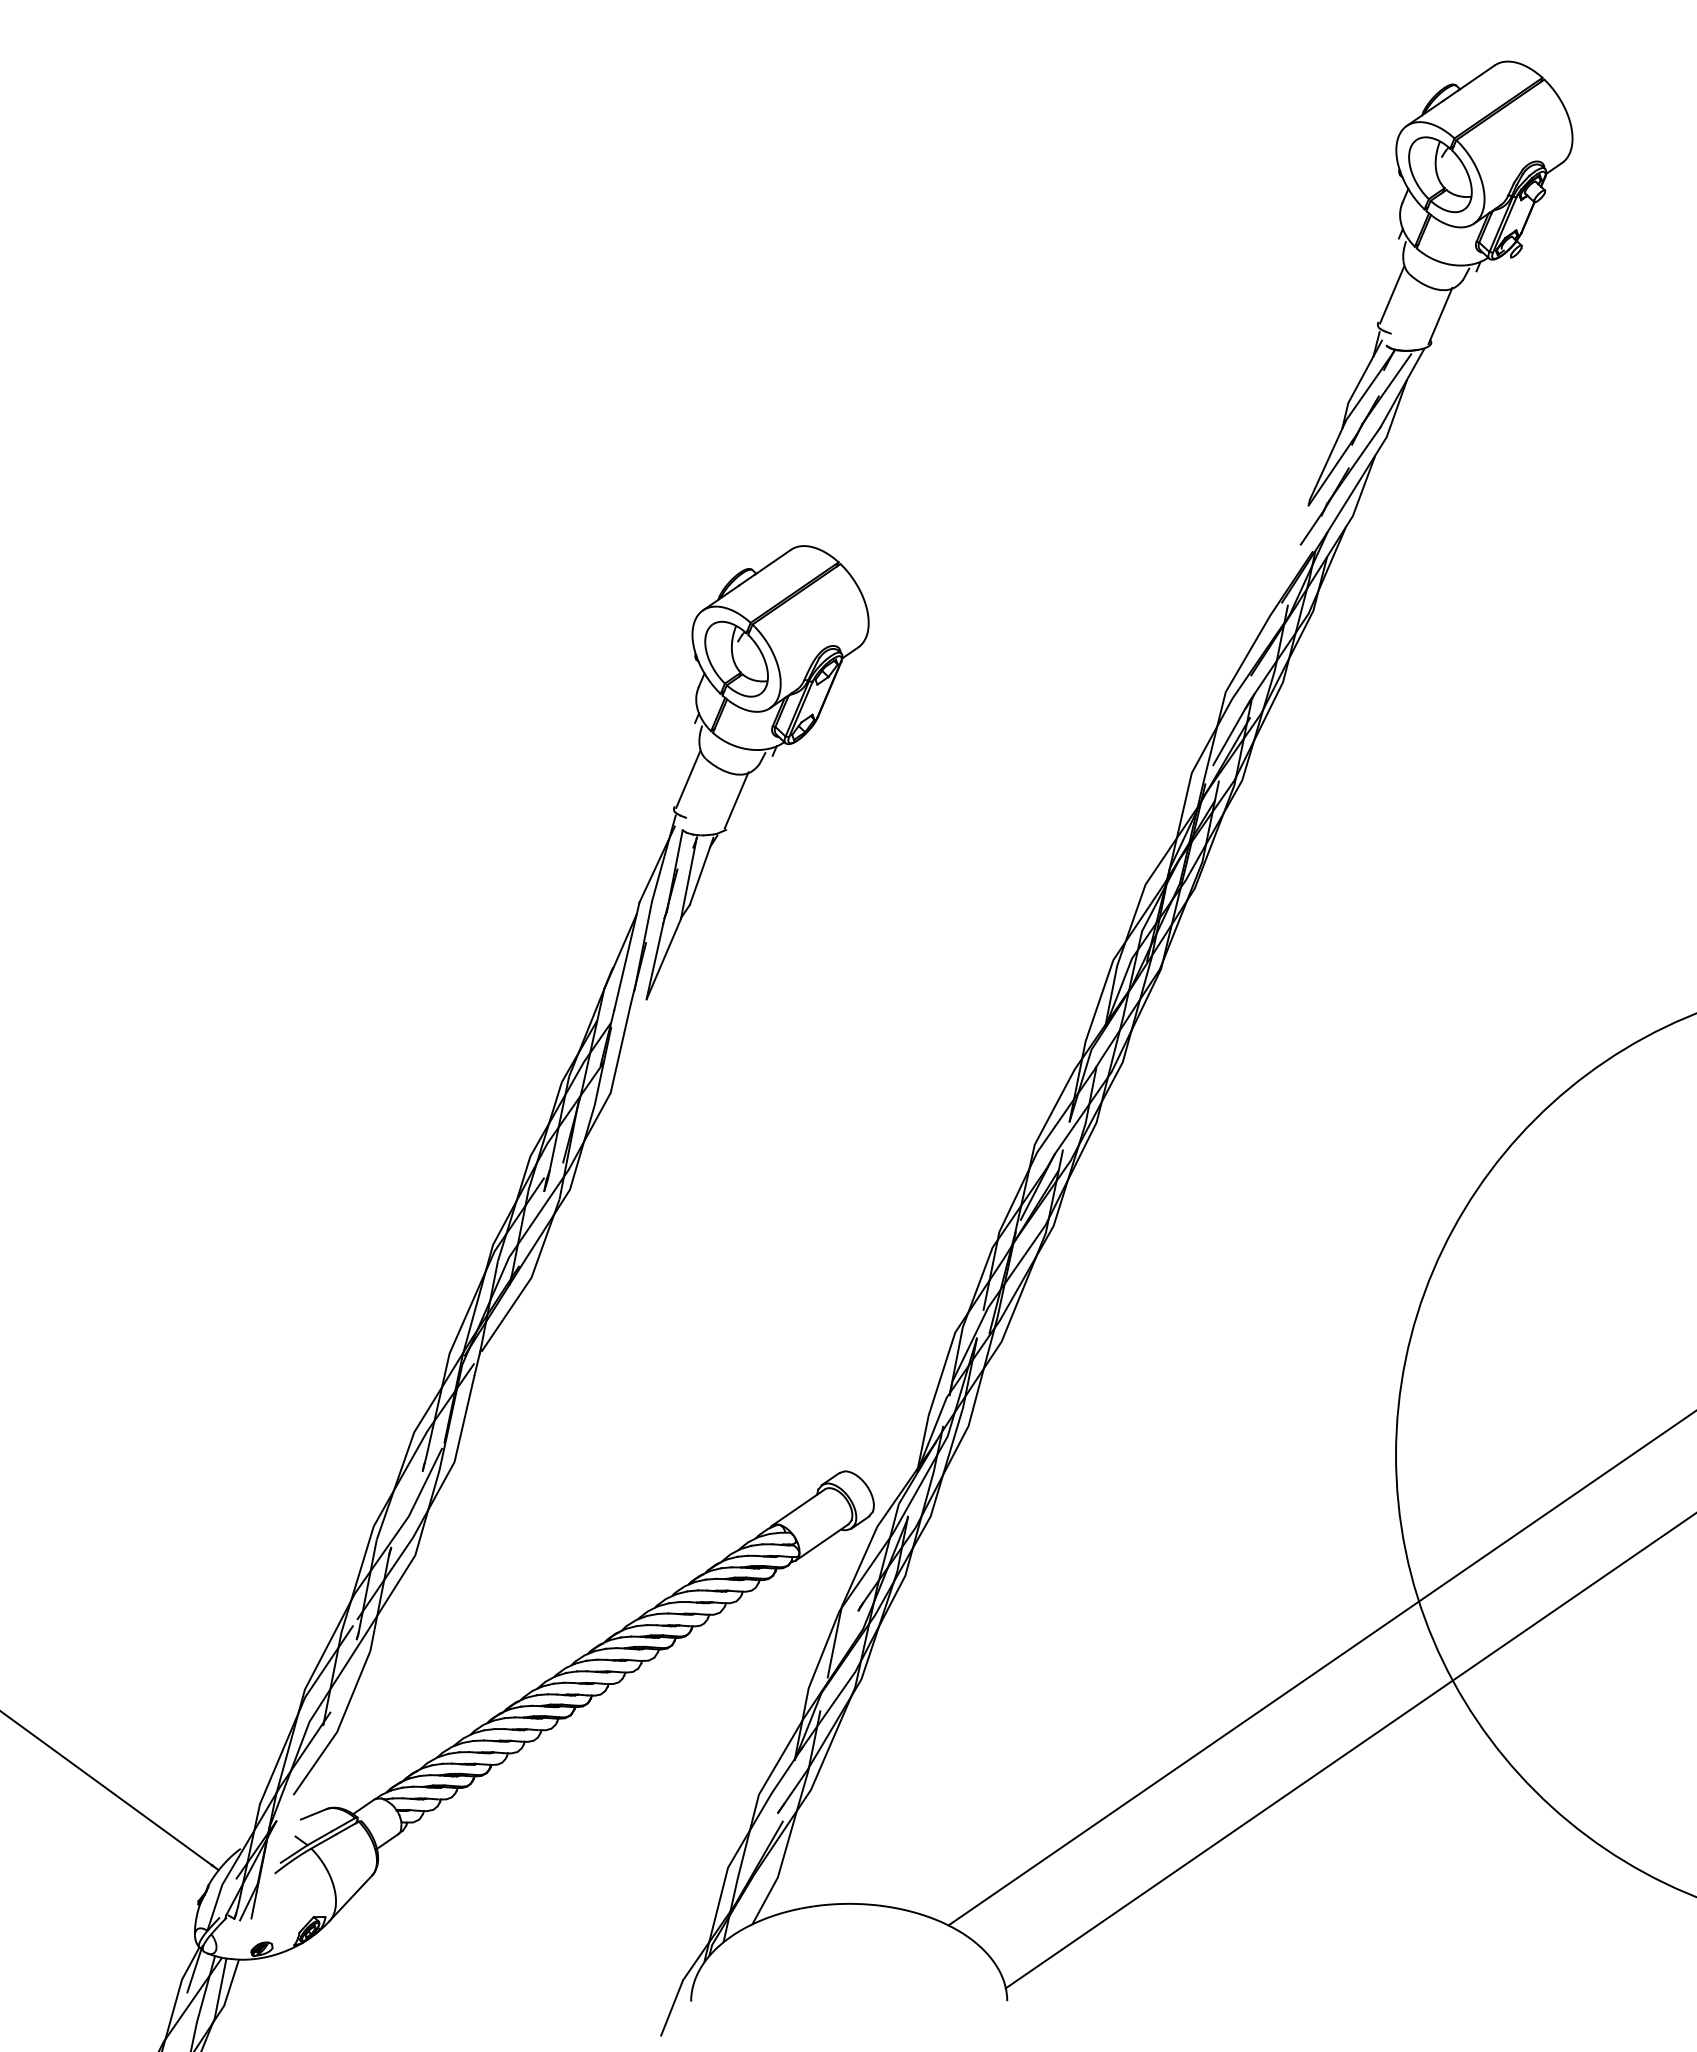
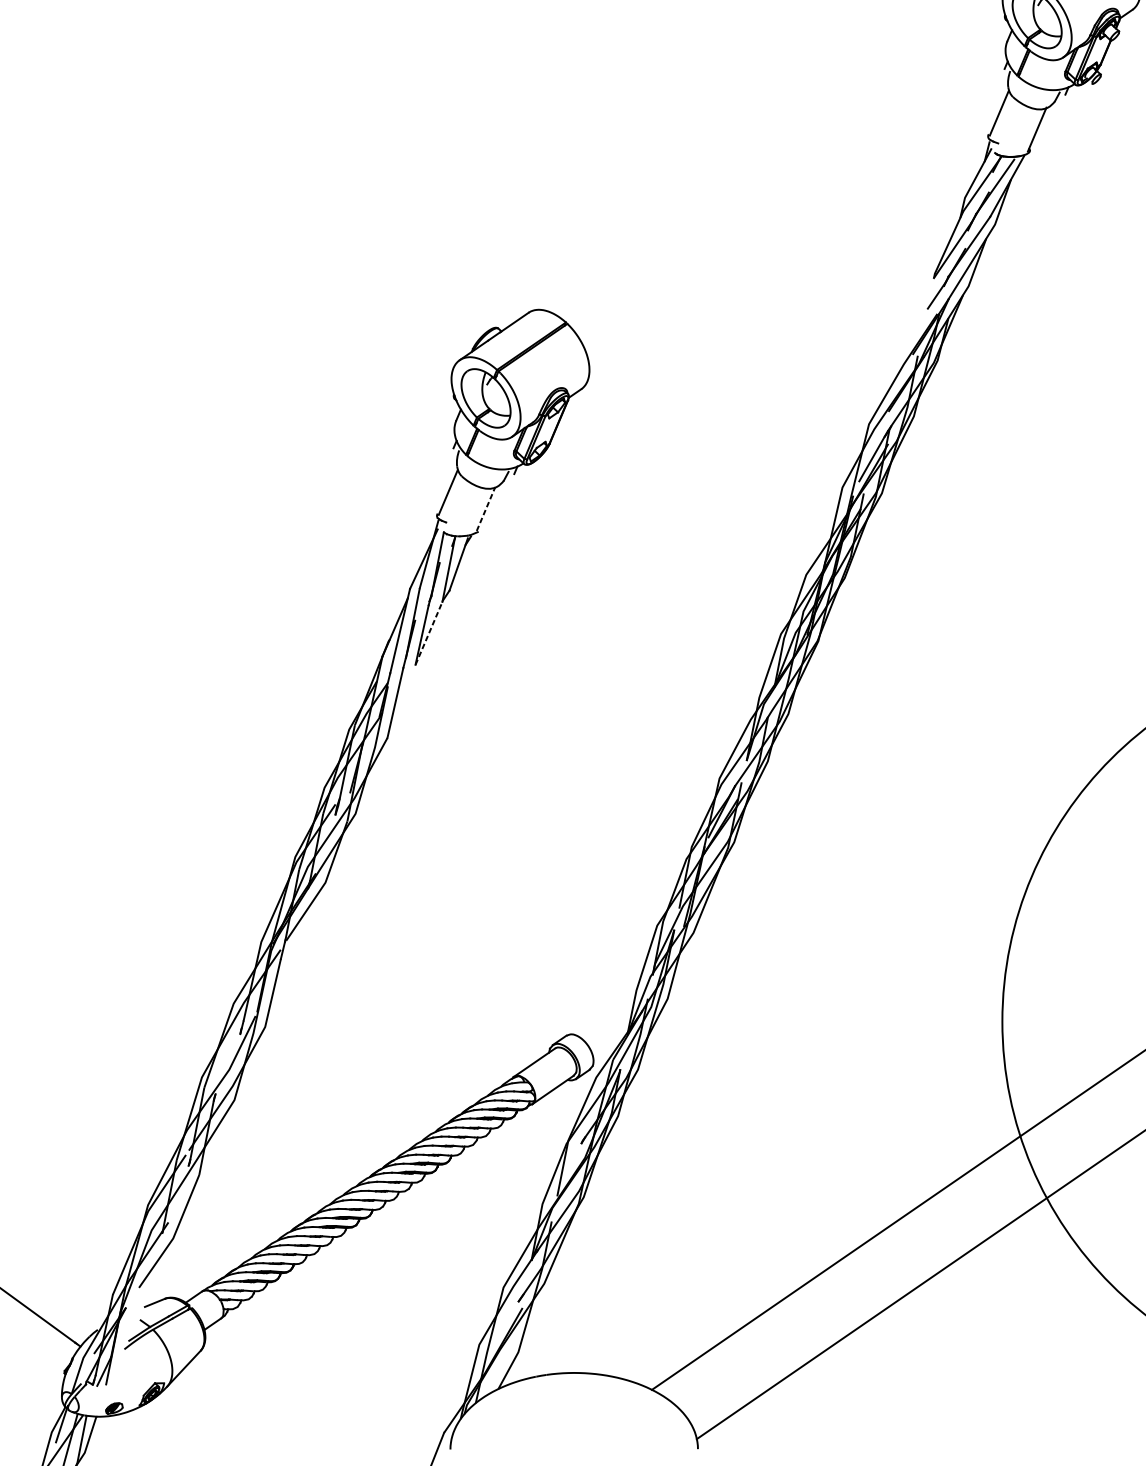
line: (736, 799) -> (485, 508), solid -> dashed
line: (663, 960) -> (428, 634), solid -> dashed

